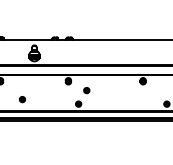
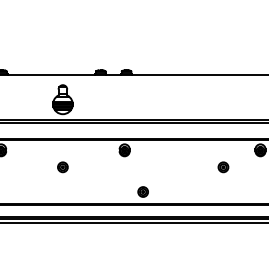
part: (86, 90) -> (222, 167), moved
part: (22, 99) -> (62, 167), moved

